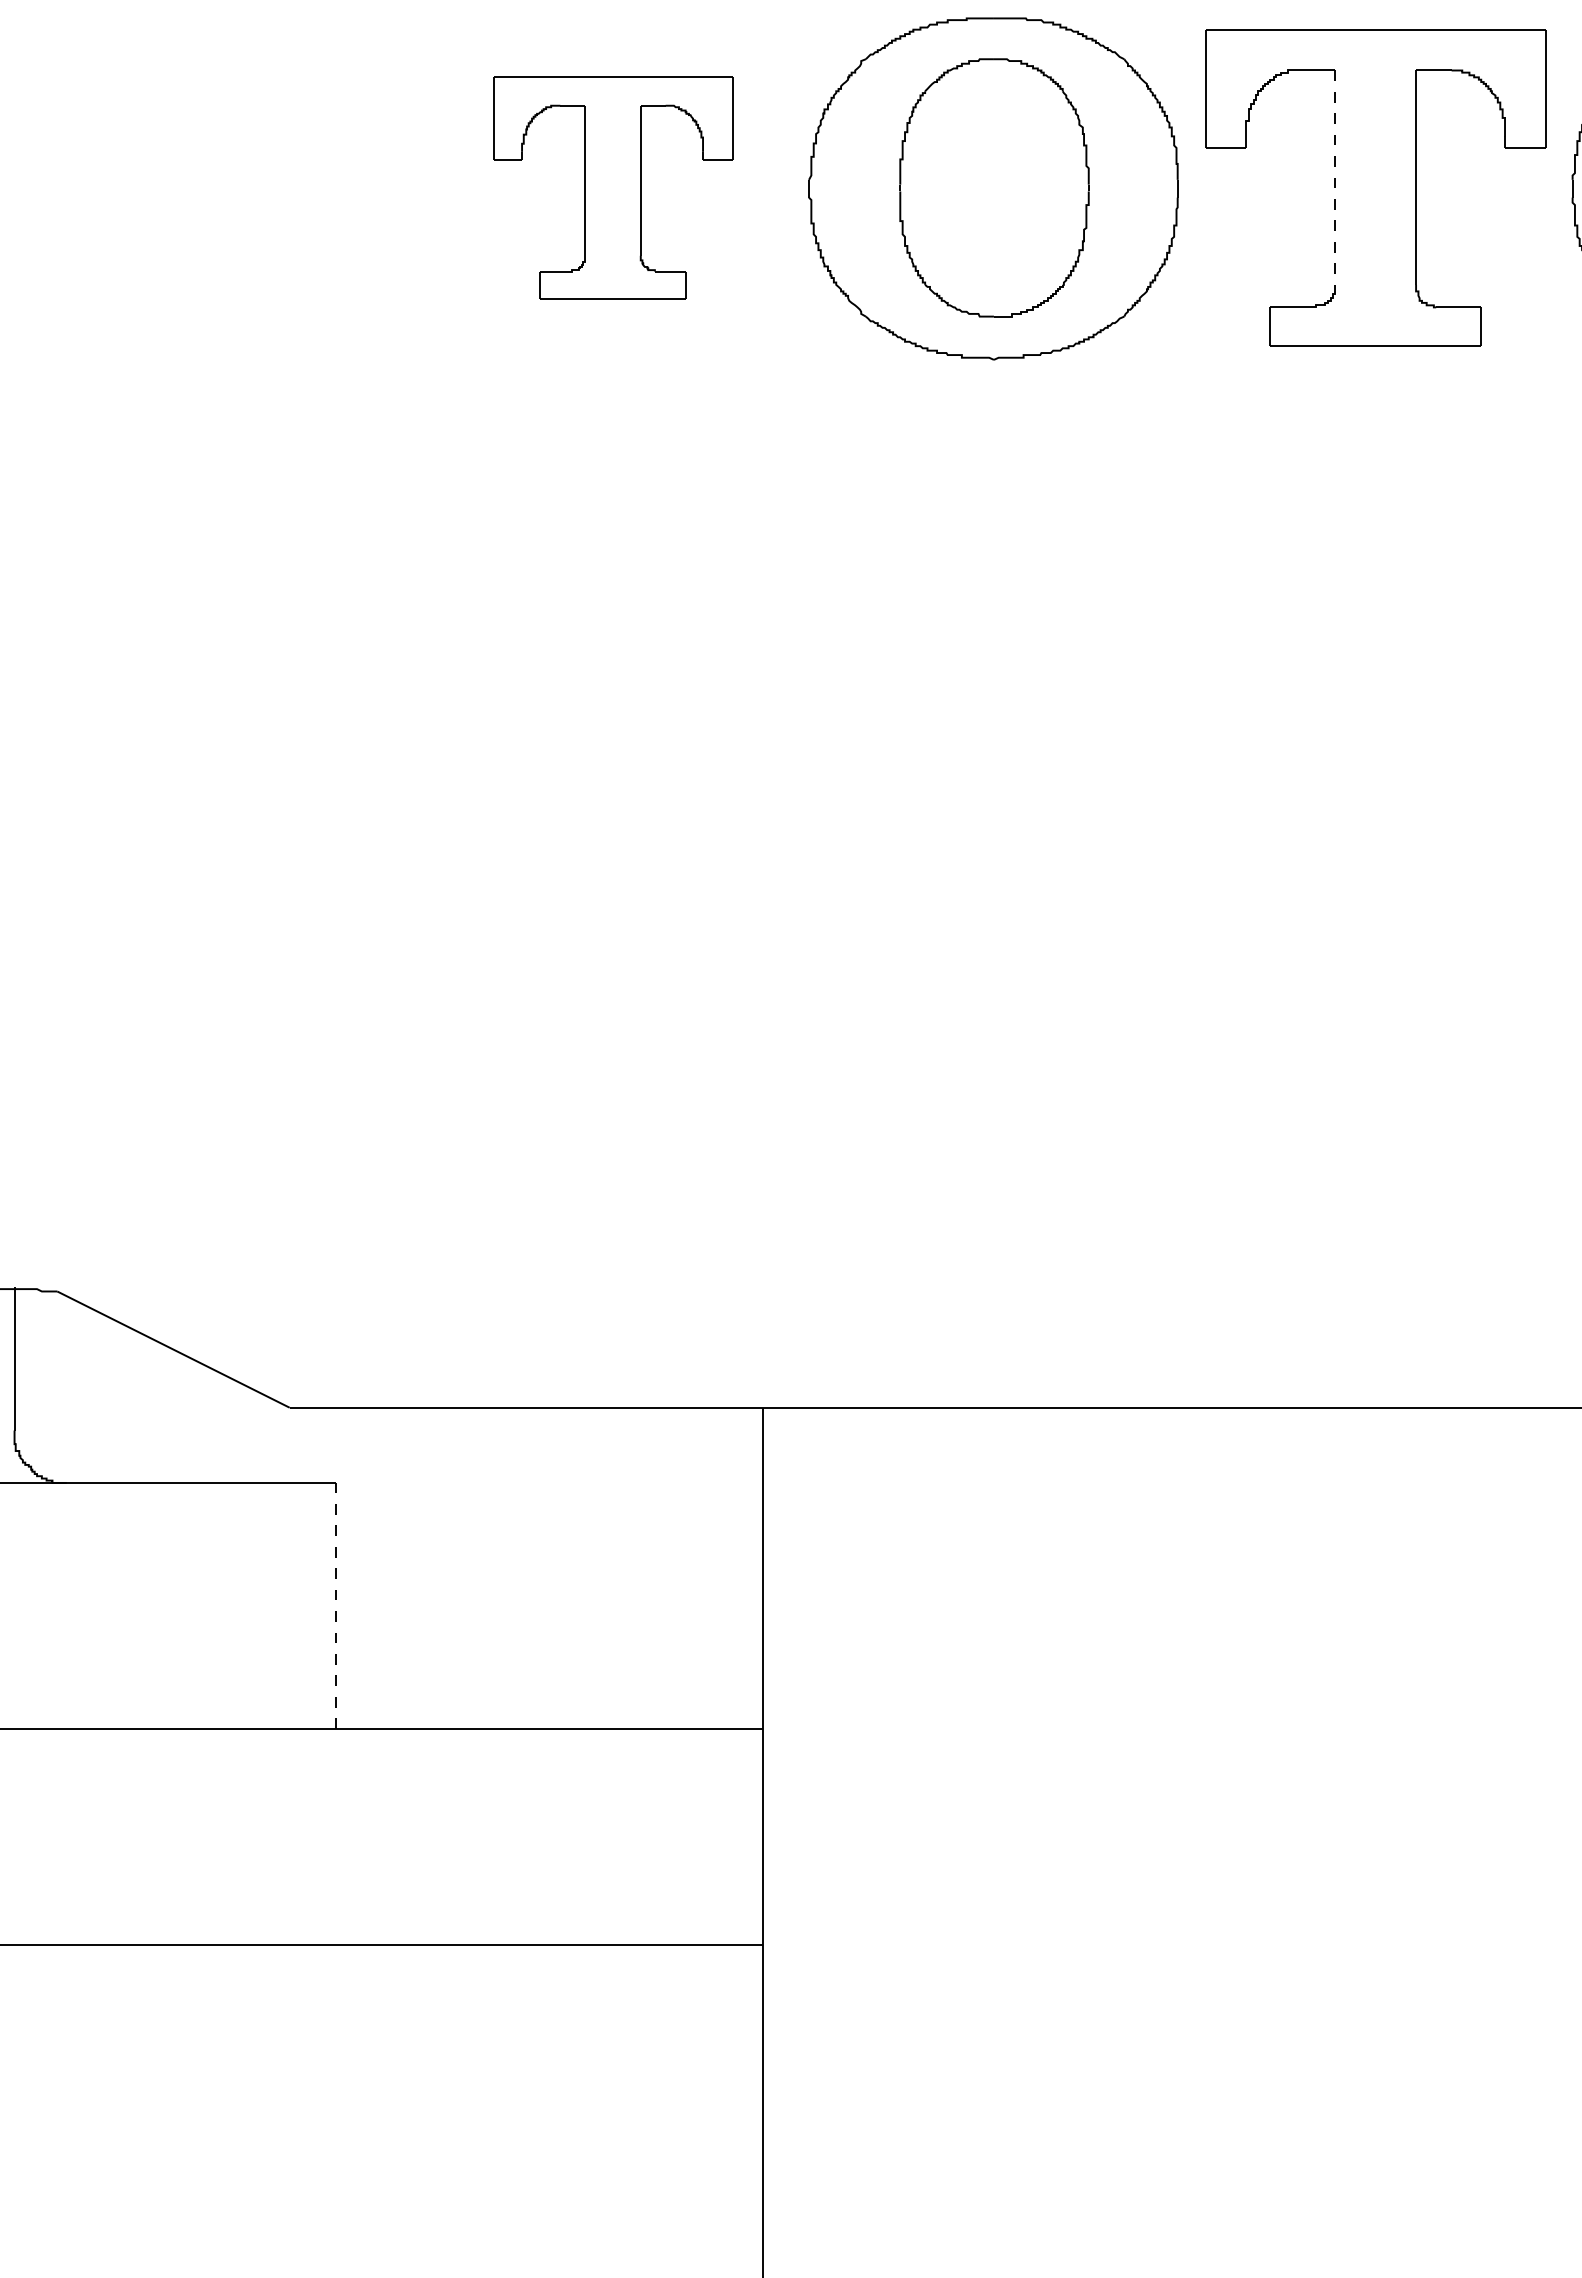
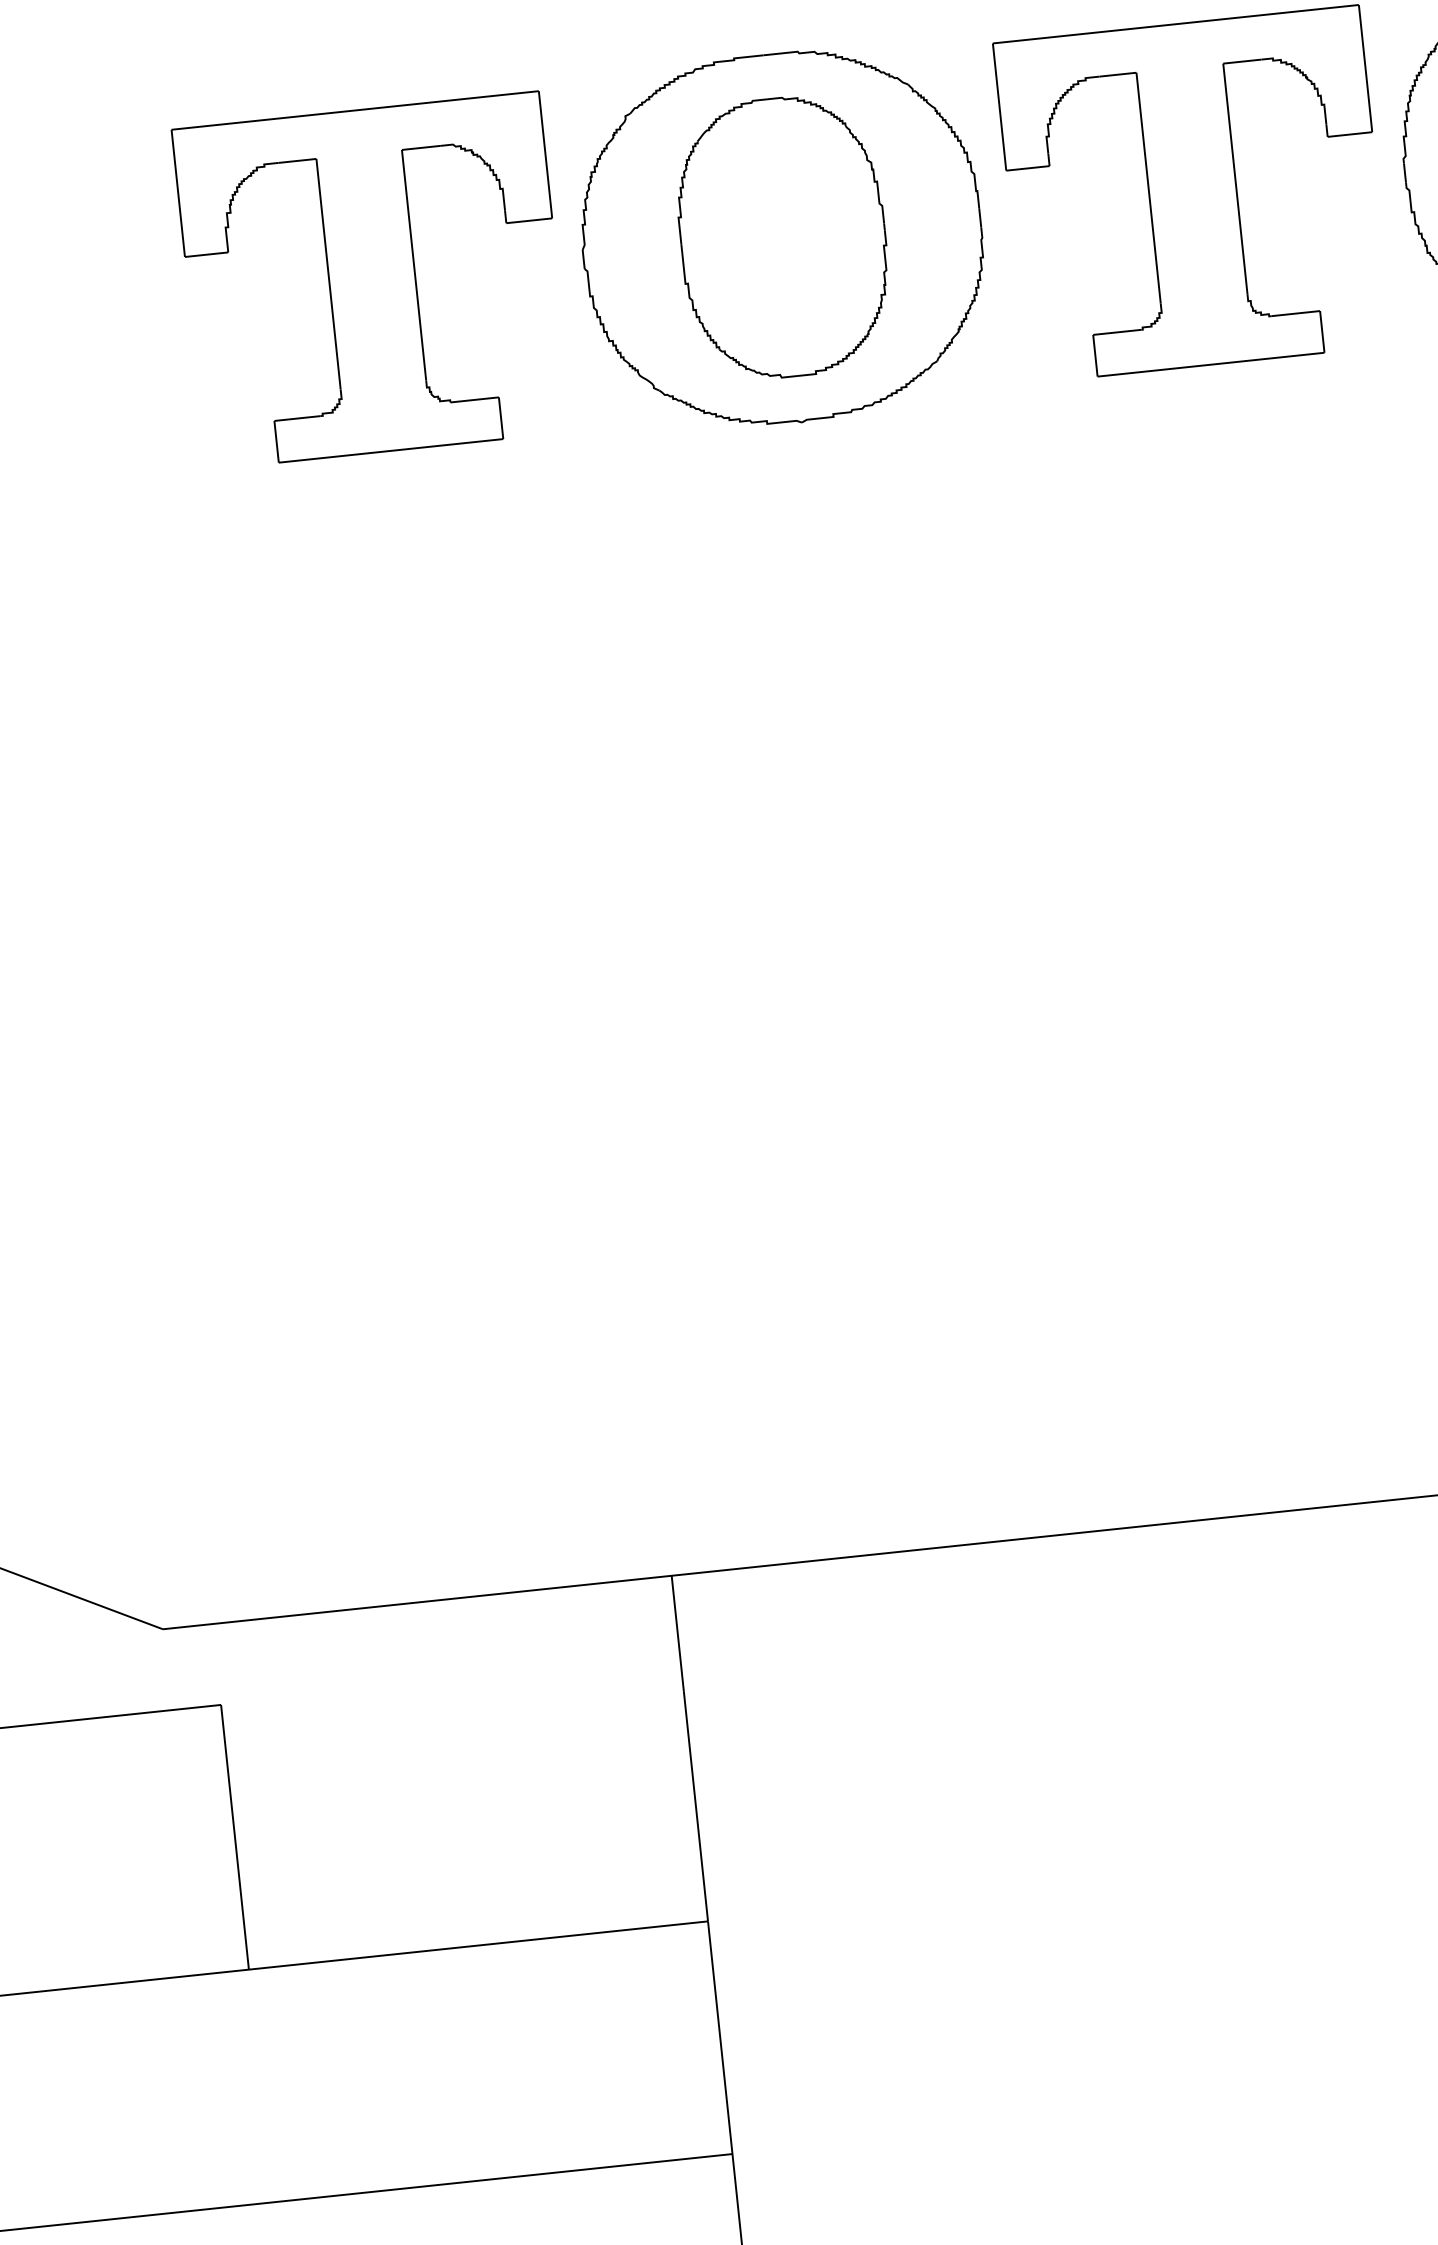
line: (1335, 178) -> (1148, 188), dashed -> solid
part: (613, 187) -> (373, 280), size x1.43
line: (335, 1605) -> (234, 1836), dashed -> solid

